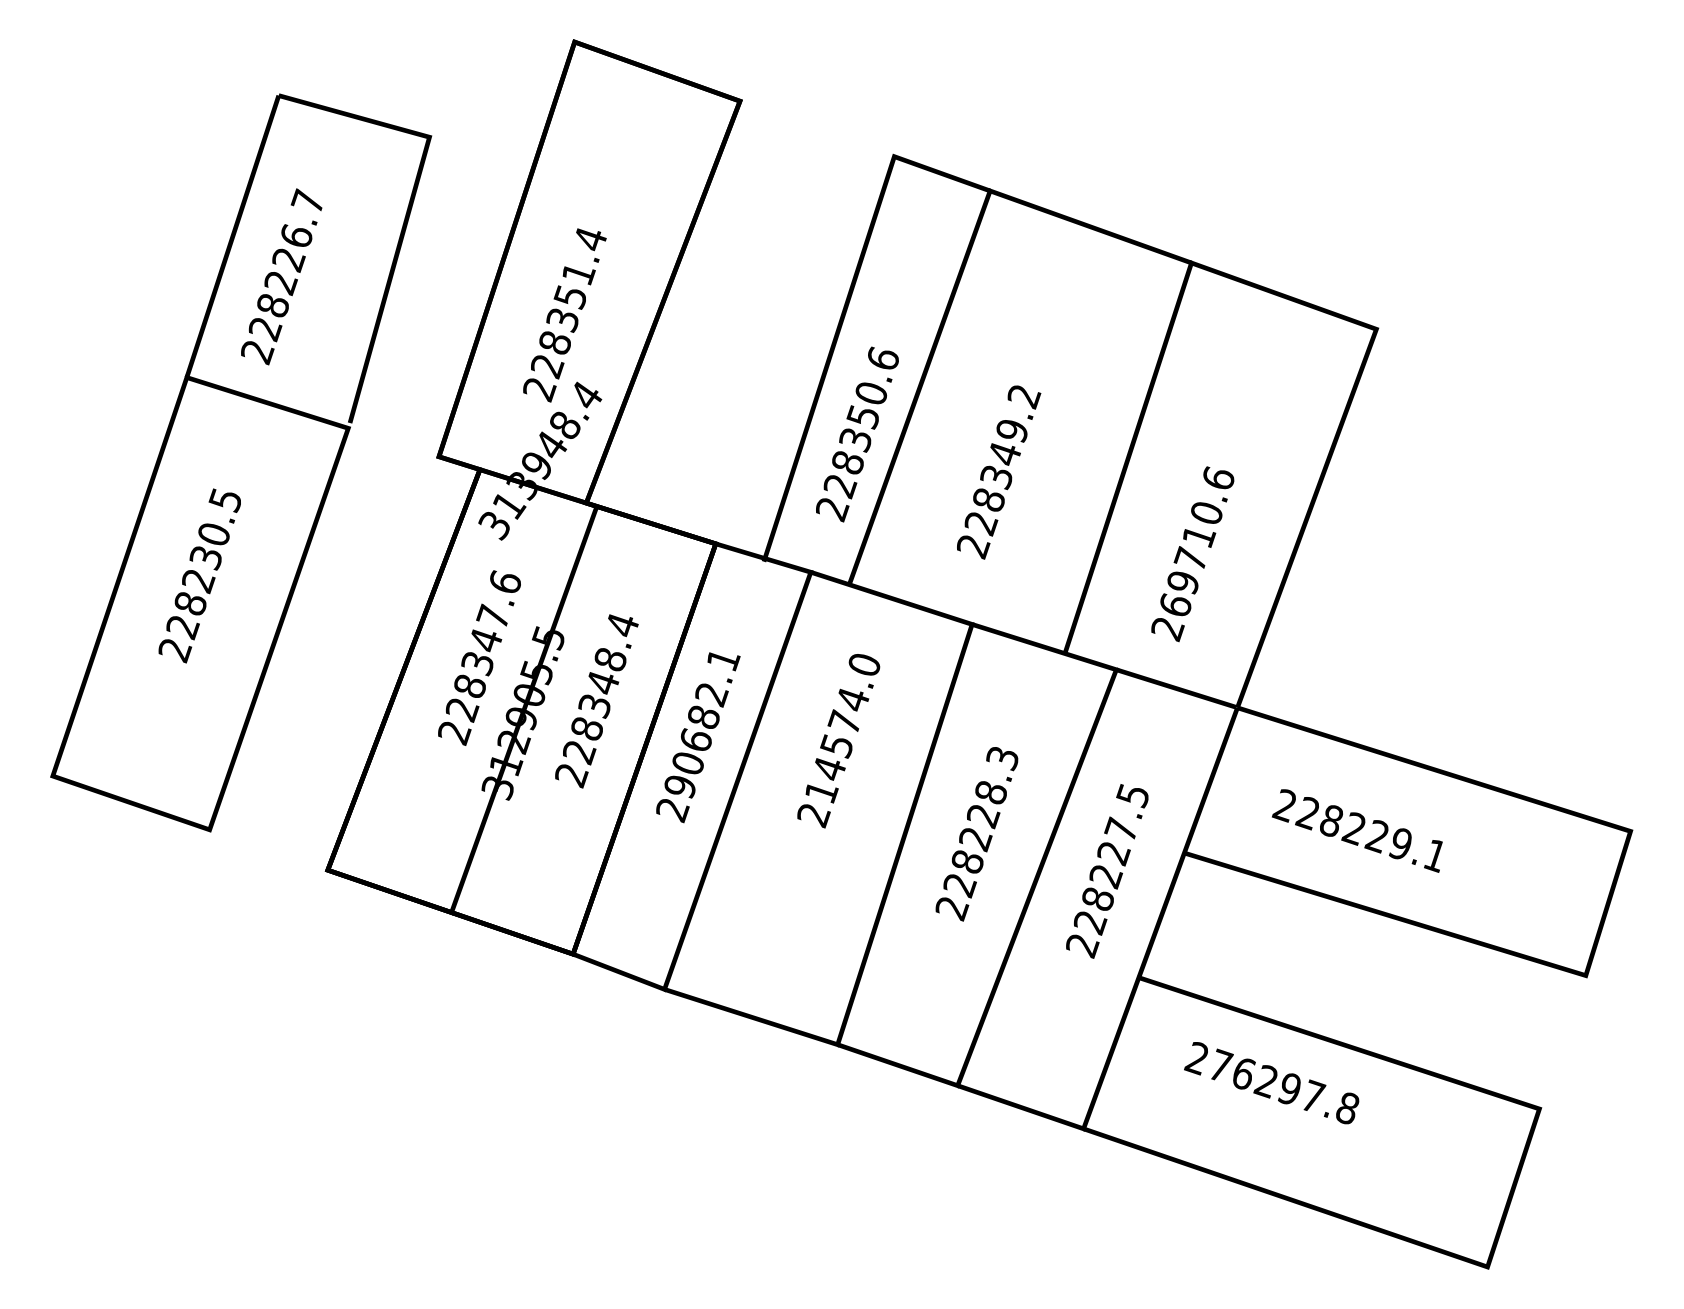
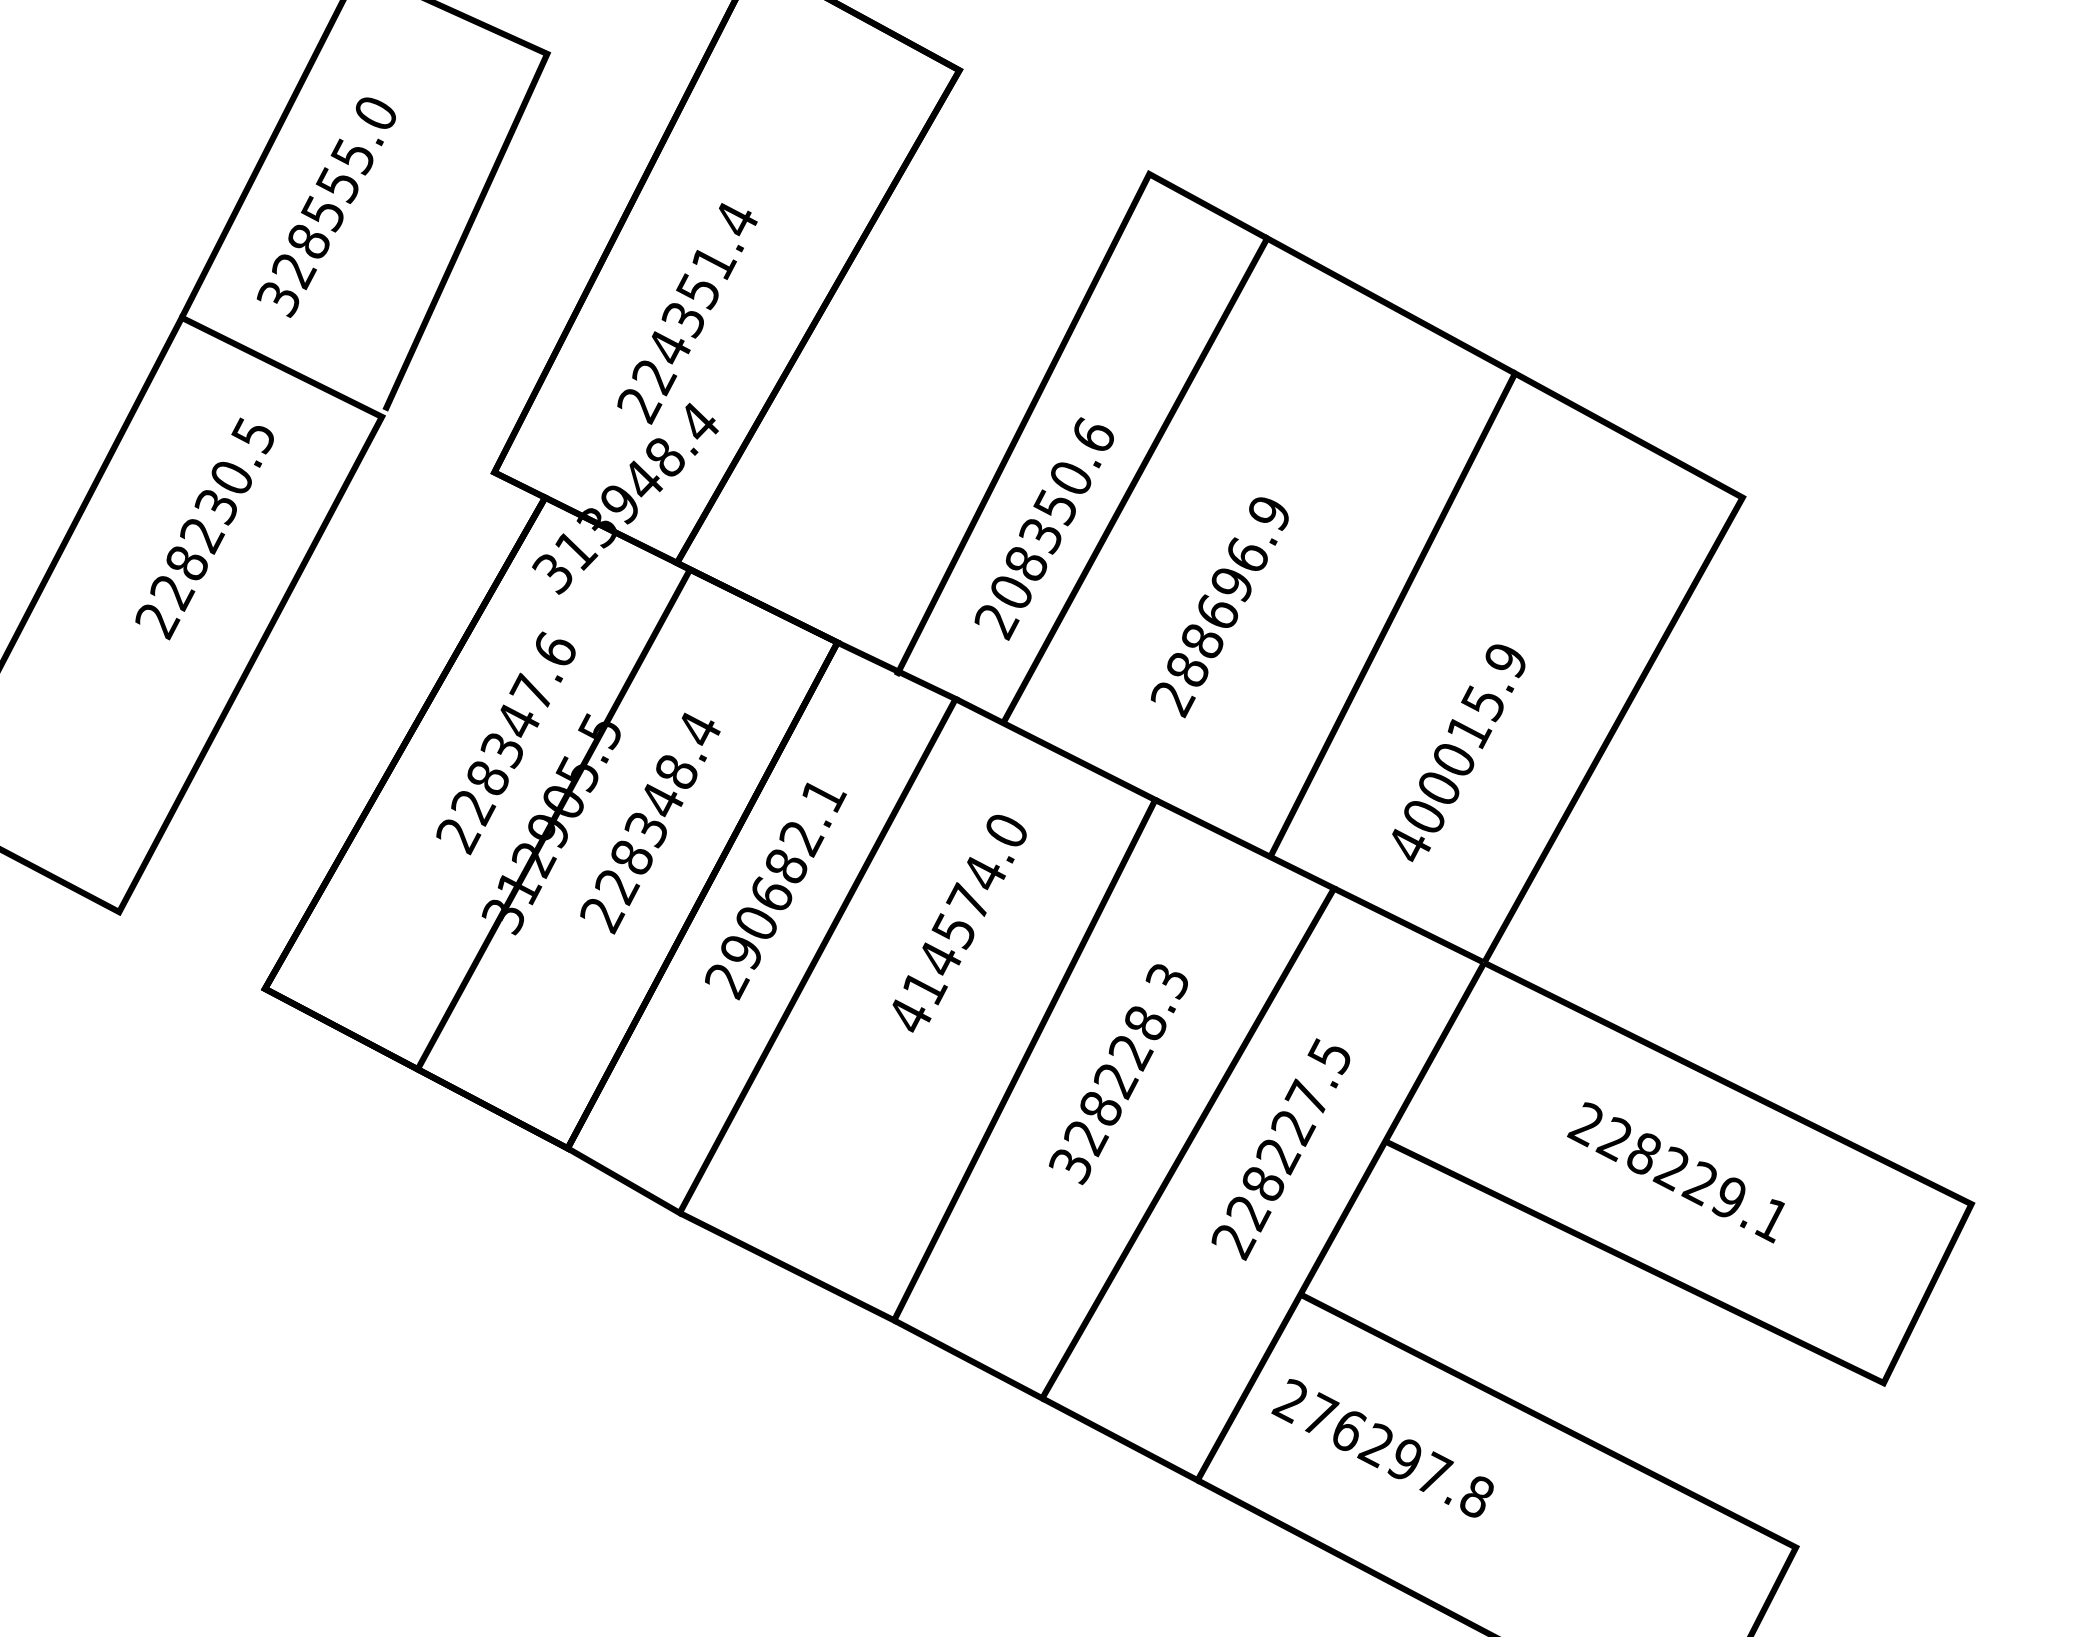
text: (281, 276) -> (325, 205), 228226.7 -> 328555.0
text: (555, 342) -> (669, 347), 228351.4 -> 224351.4
text: (1002, 460) -> (1228, 592), 228349.2 -> 288696.9
text: (840, 486) -> (1011, 593), 228350.6 -> 208350.6
text: (1192, 554) -> (1456, 753), 269710.6 -> 400015.9
text: (199, 575) -> (204, 528), moved
text: (813, 816) -> (909, 1017), 214574.0 -> 414574.0
text: (1356, 830) -> (1674, 1171), moved
text: (952, 909) -> (1071, 1167), 228228.3 -> 328228.3
text: (1271, 1083) -> (1382, 1448), moved

